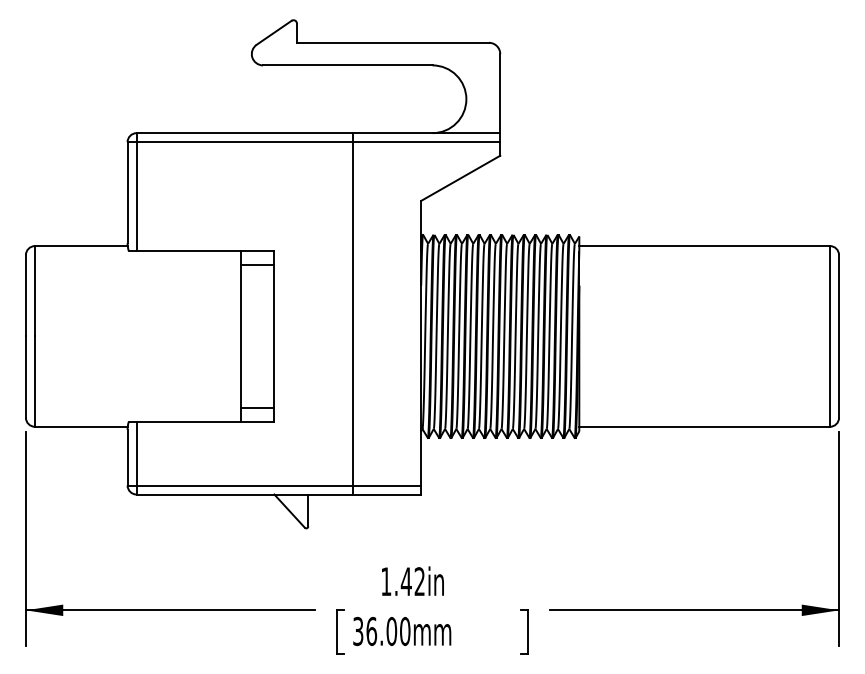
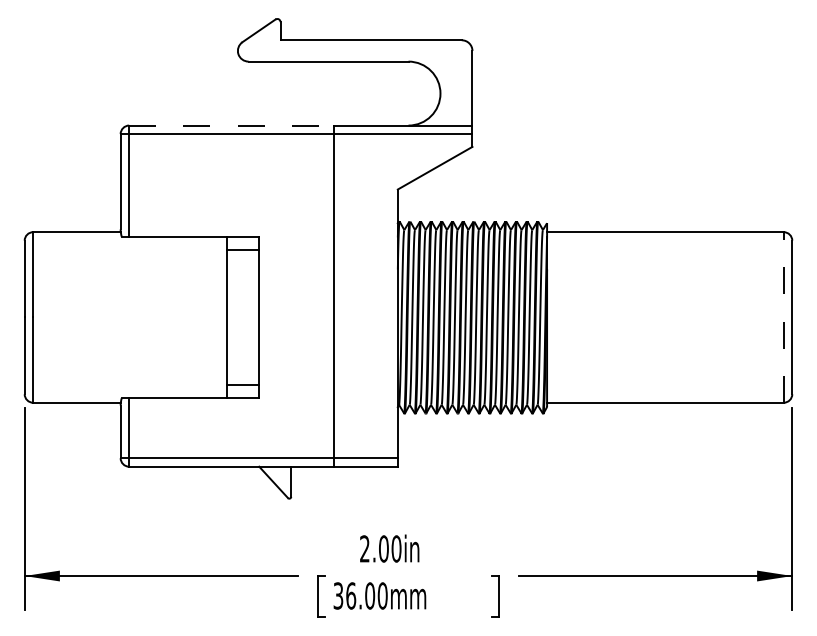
line: (245, 133) -> (231, 125), solid -> dashed
line: (830, 335) -> (784, 316), solid -> dashed
text: (403, 581) -> (381, 548), 1.42in -> 2.00in

